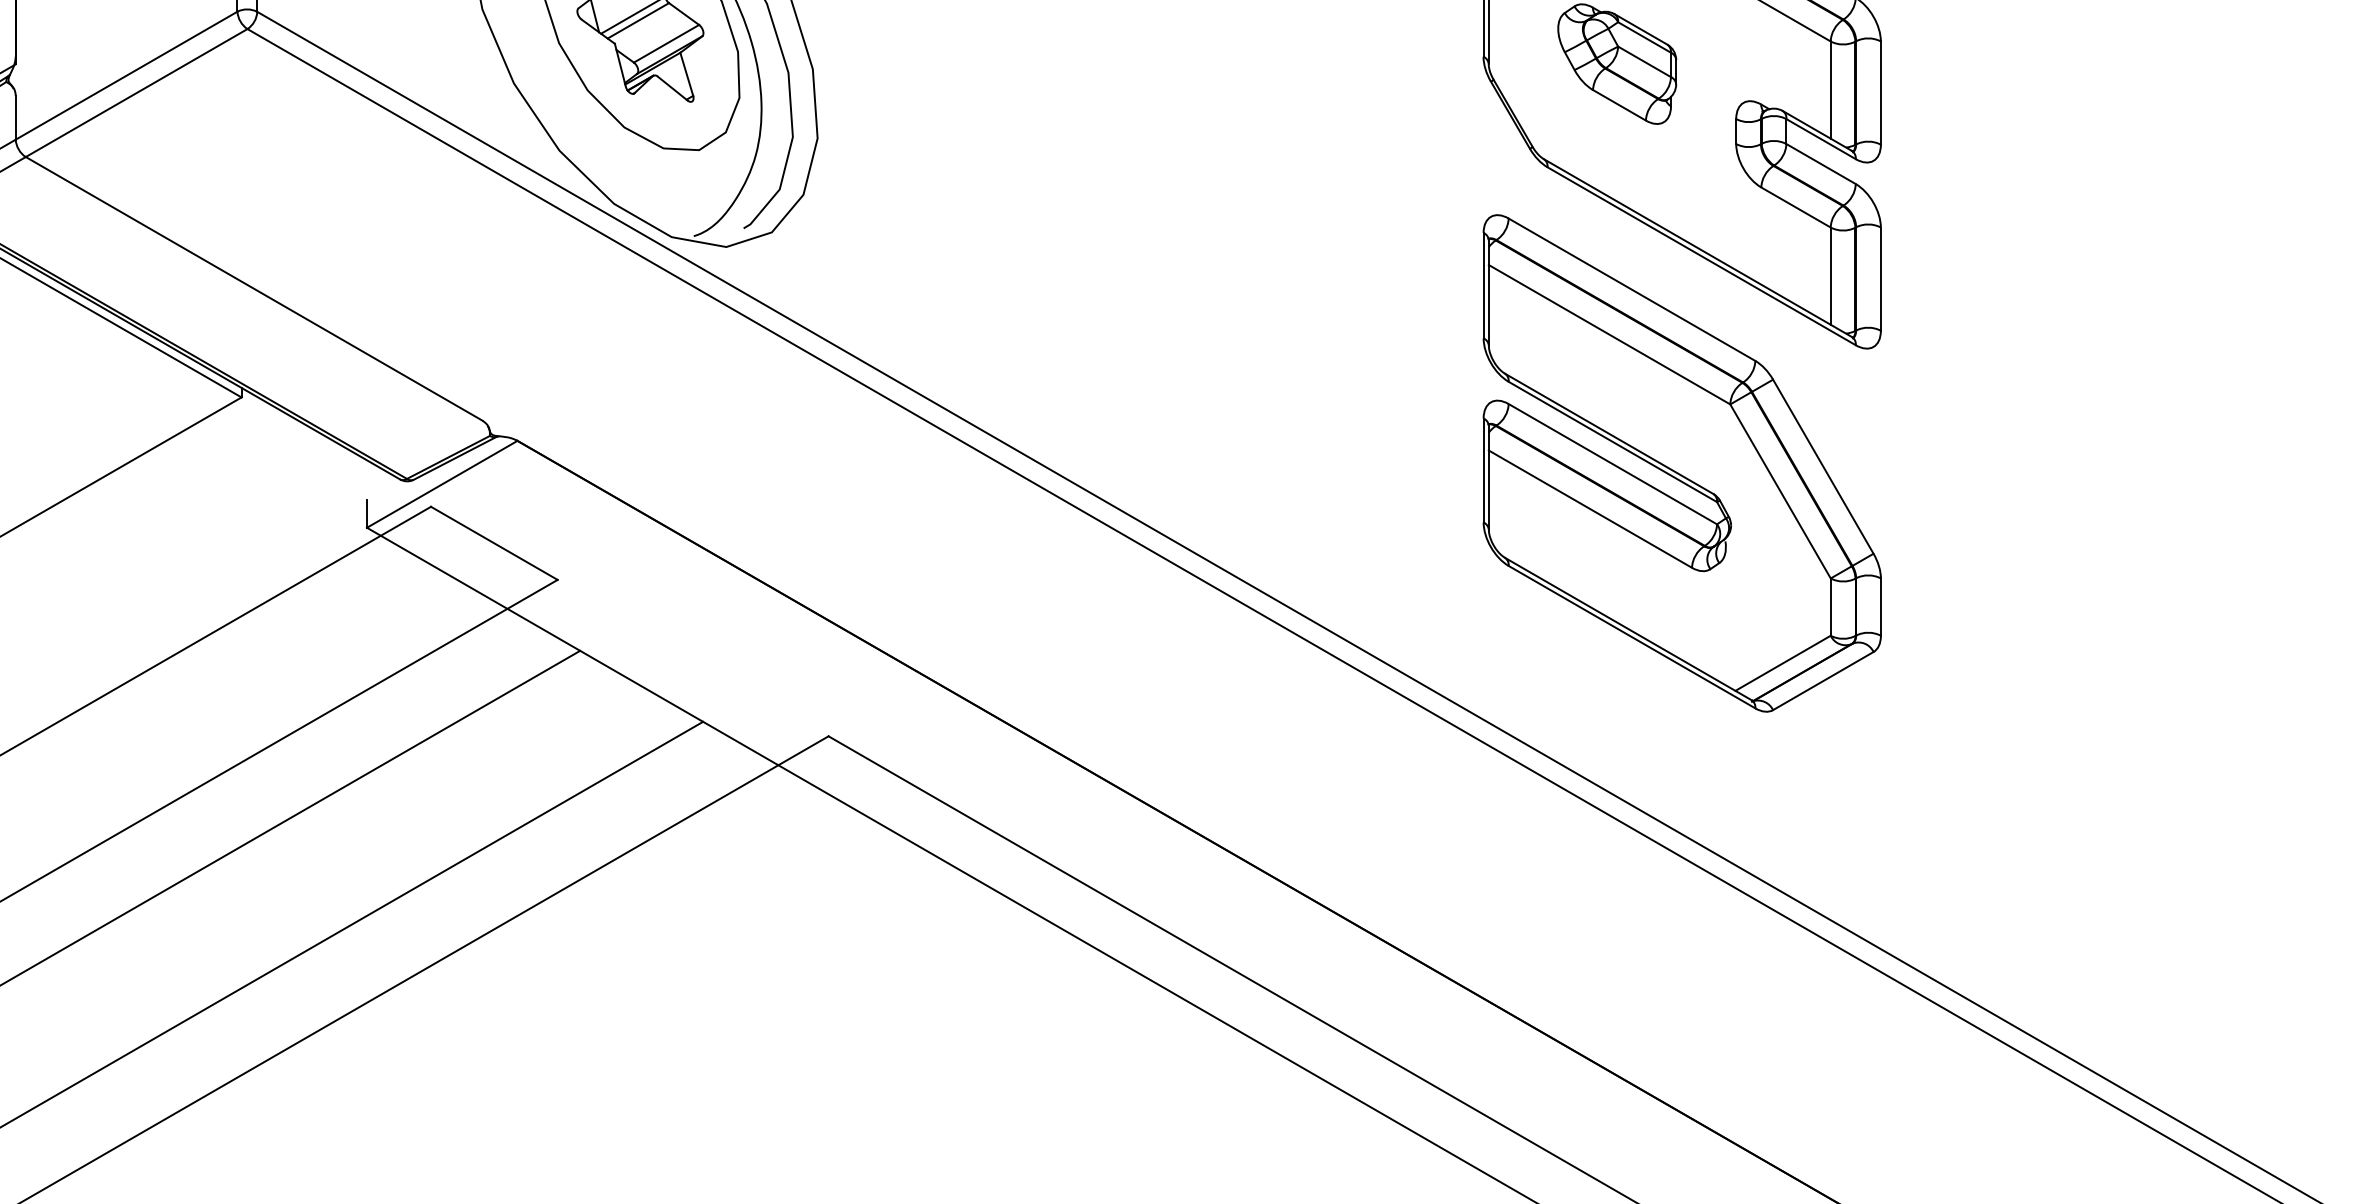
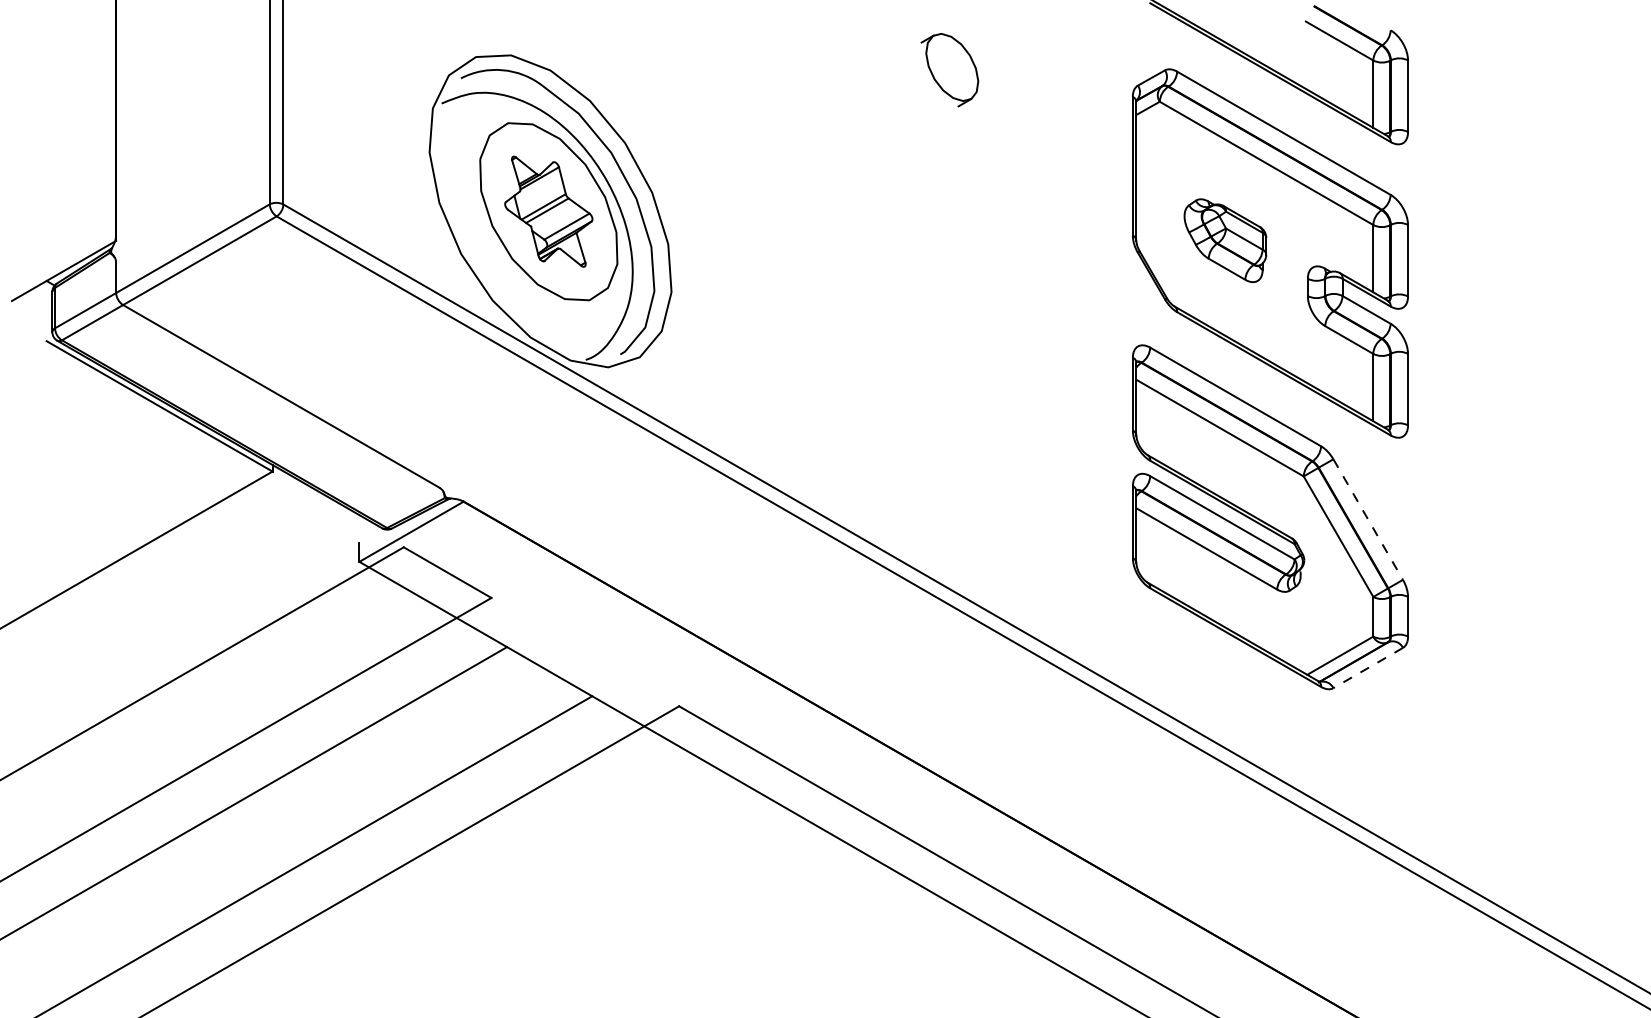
line: (1823, 466) -> (1368, 519), solid -> dashed
line: (1822, 681) -> (1367, 668), solid -> dashed

